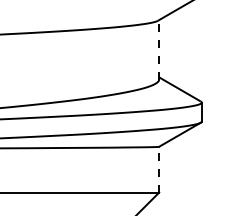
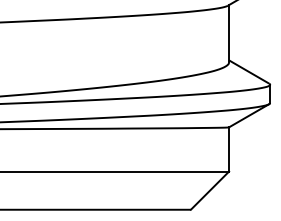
line: (159, 49) -> (229, 33), dashed -> solid
line: (159, 169) -> (229, 149), dashed -> solid

